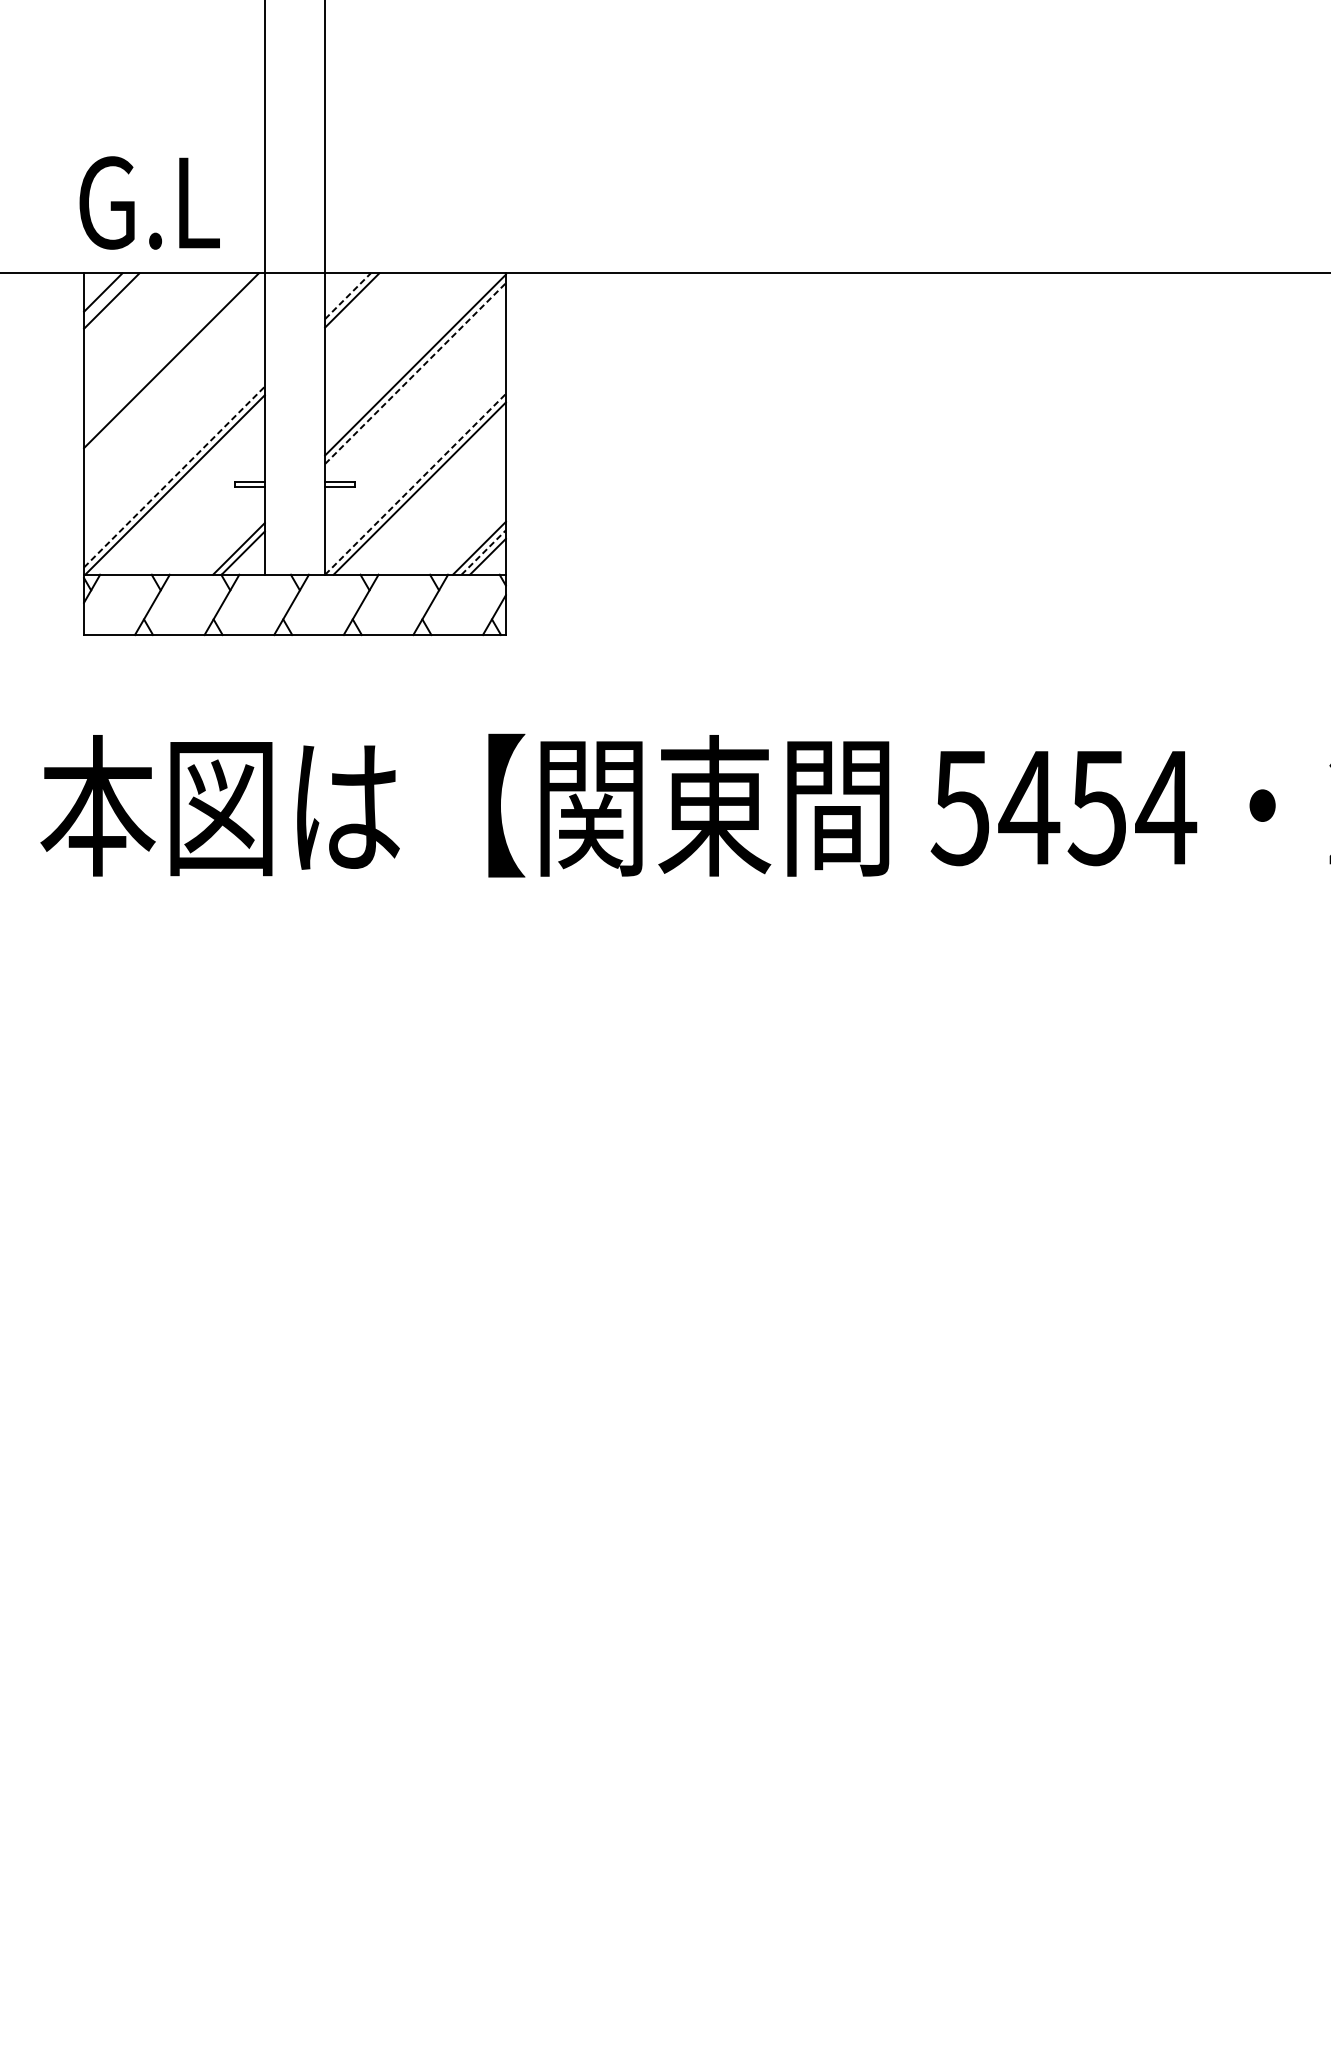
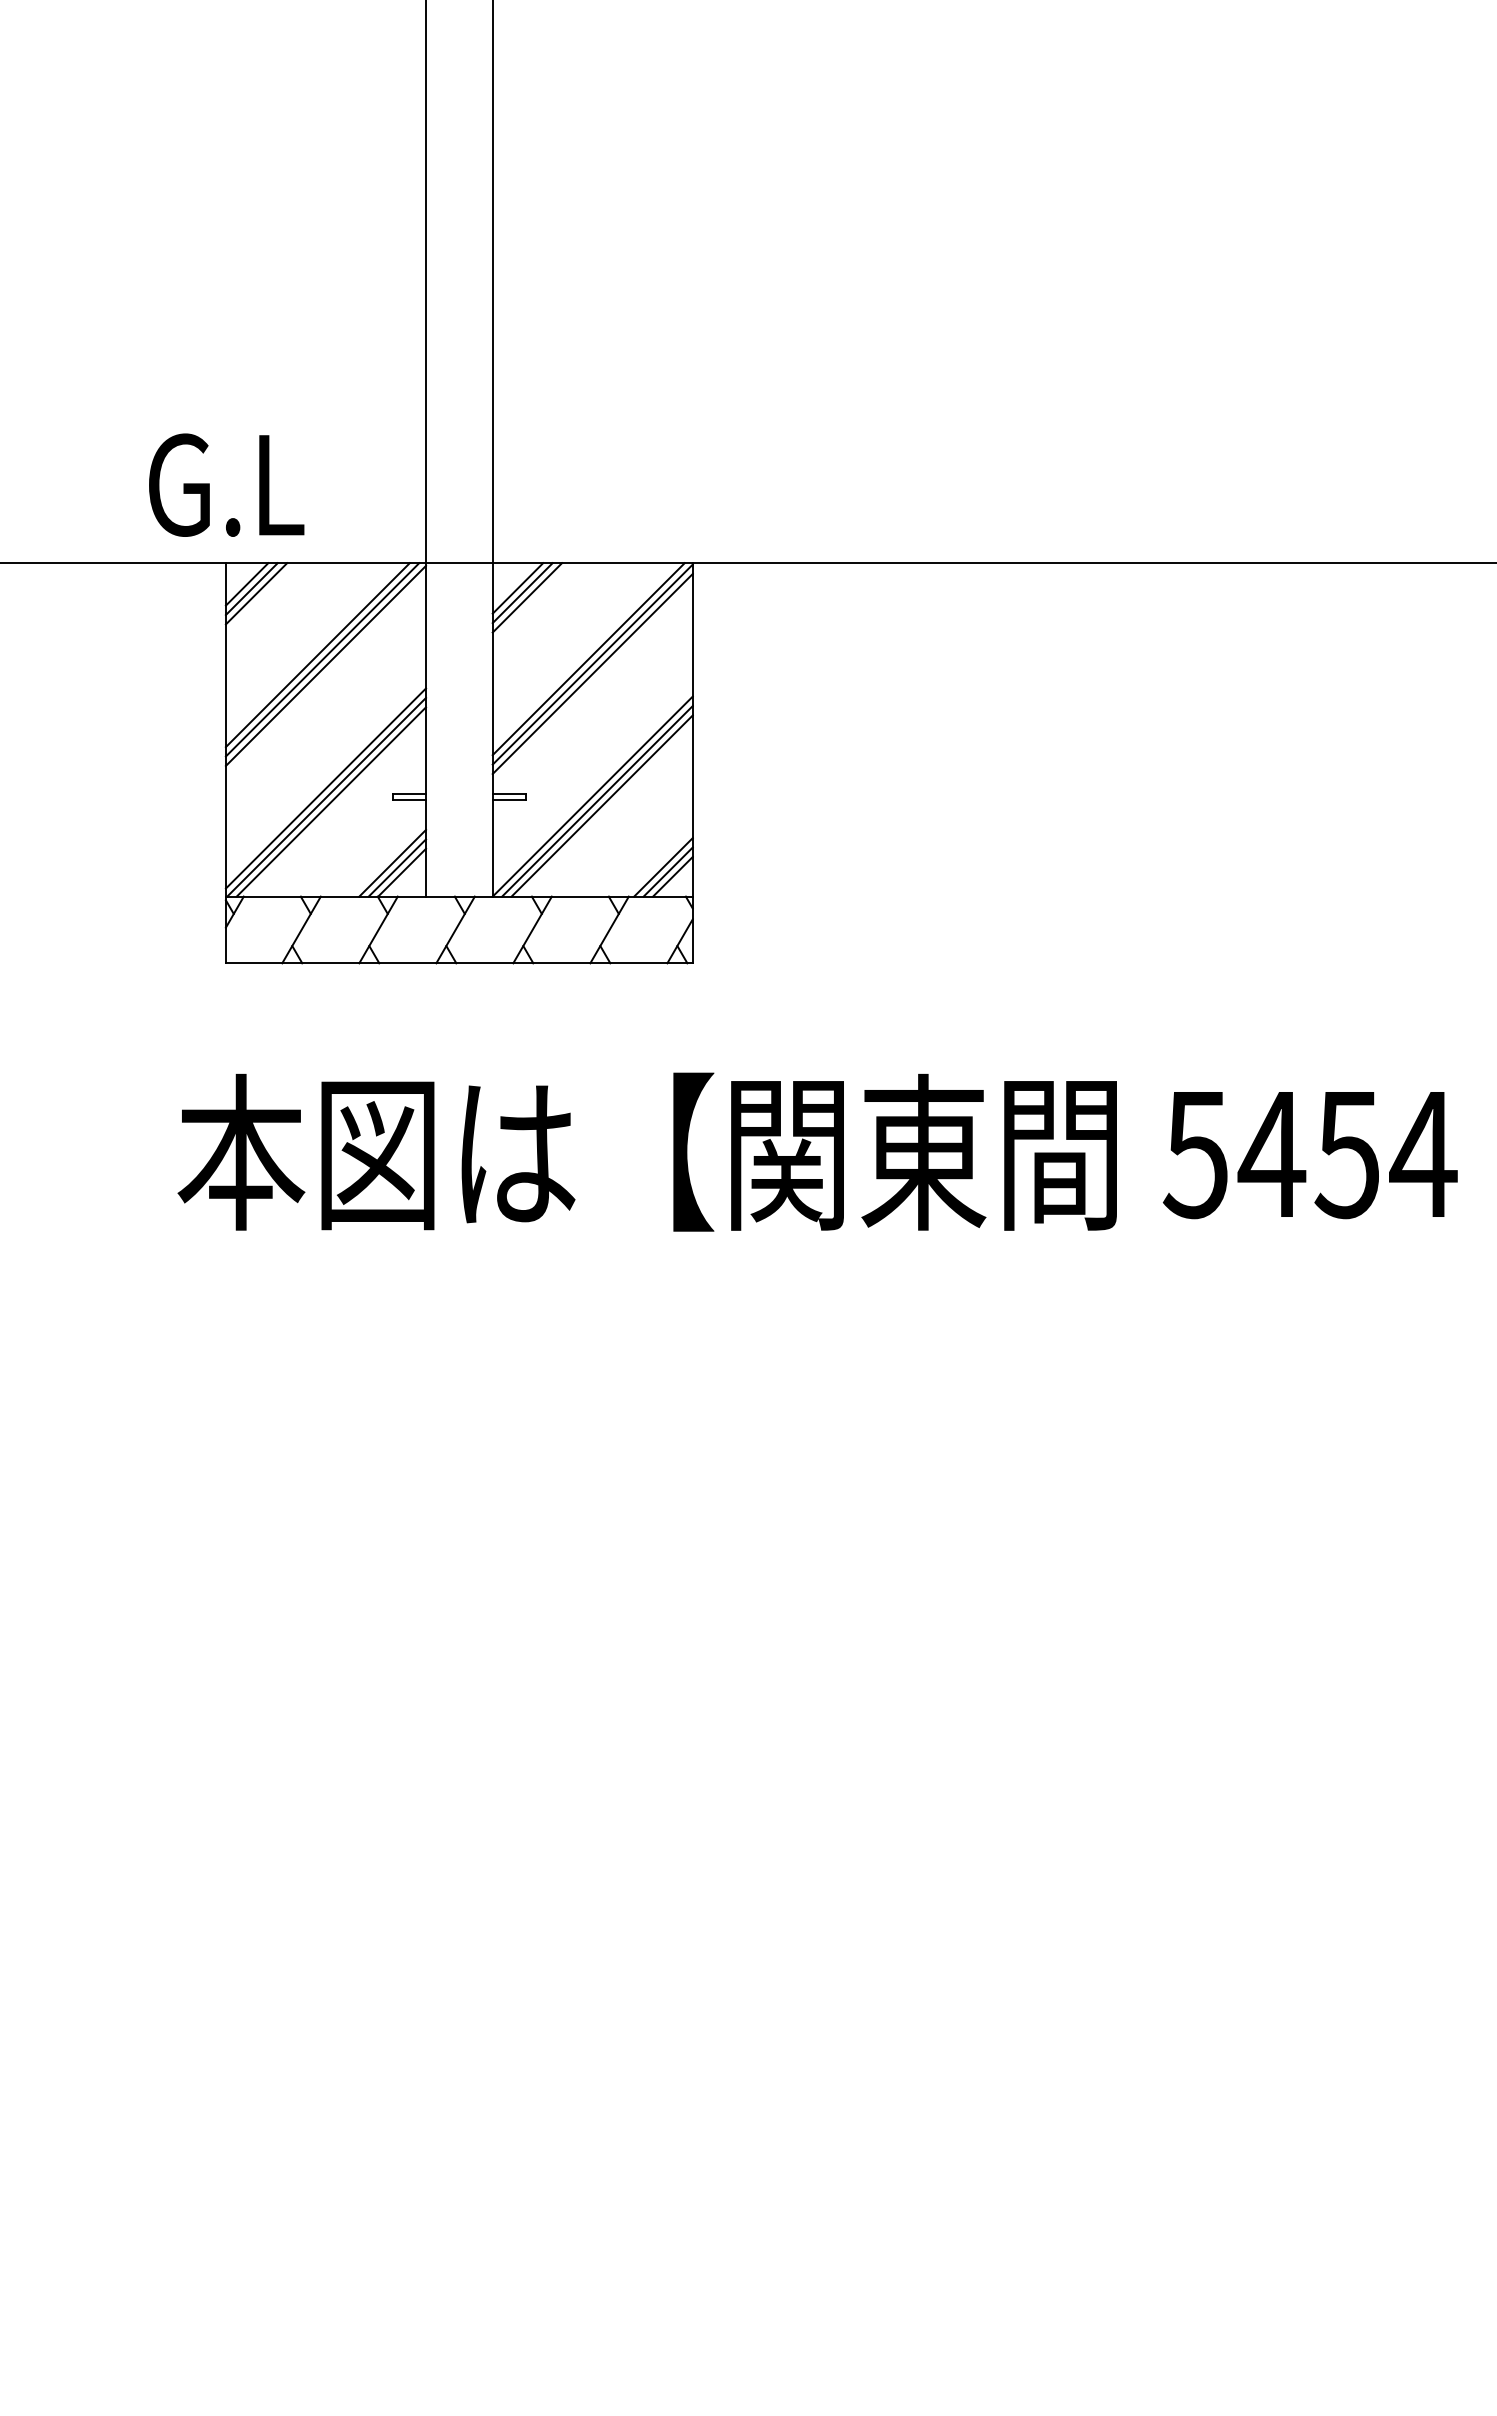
text: (149, 202) -> (226, 484), moved
line: (347, 296) -> (517, 588), dashed -> solid
line: (107, 297) -> (251, 589), added
line: (356, 304) -> (527, 597), added
line: (166, 356) -> (317, 655), added
line: (411, 360) -> (588, 659), added
line: (174, 365) -> (325, 665), added
line: (416, 373) -> (593, 673), dashed -> solid
line: (174, 477) -> (326, 788), dashed -> solid
line: (416, 484) -> (593, 796), dashed -> solid
line: (179, 488) -> (331, 801), added
line: (423, 492) -> (601, 805), added
line: (234, 543) -> (392, 862), added
line: (483, 552) -> (668, 872), dashed -> solid

